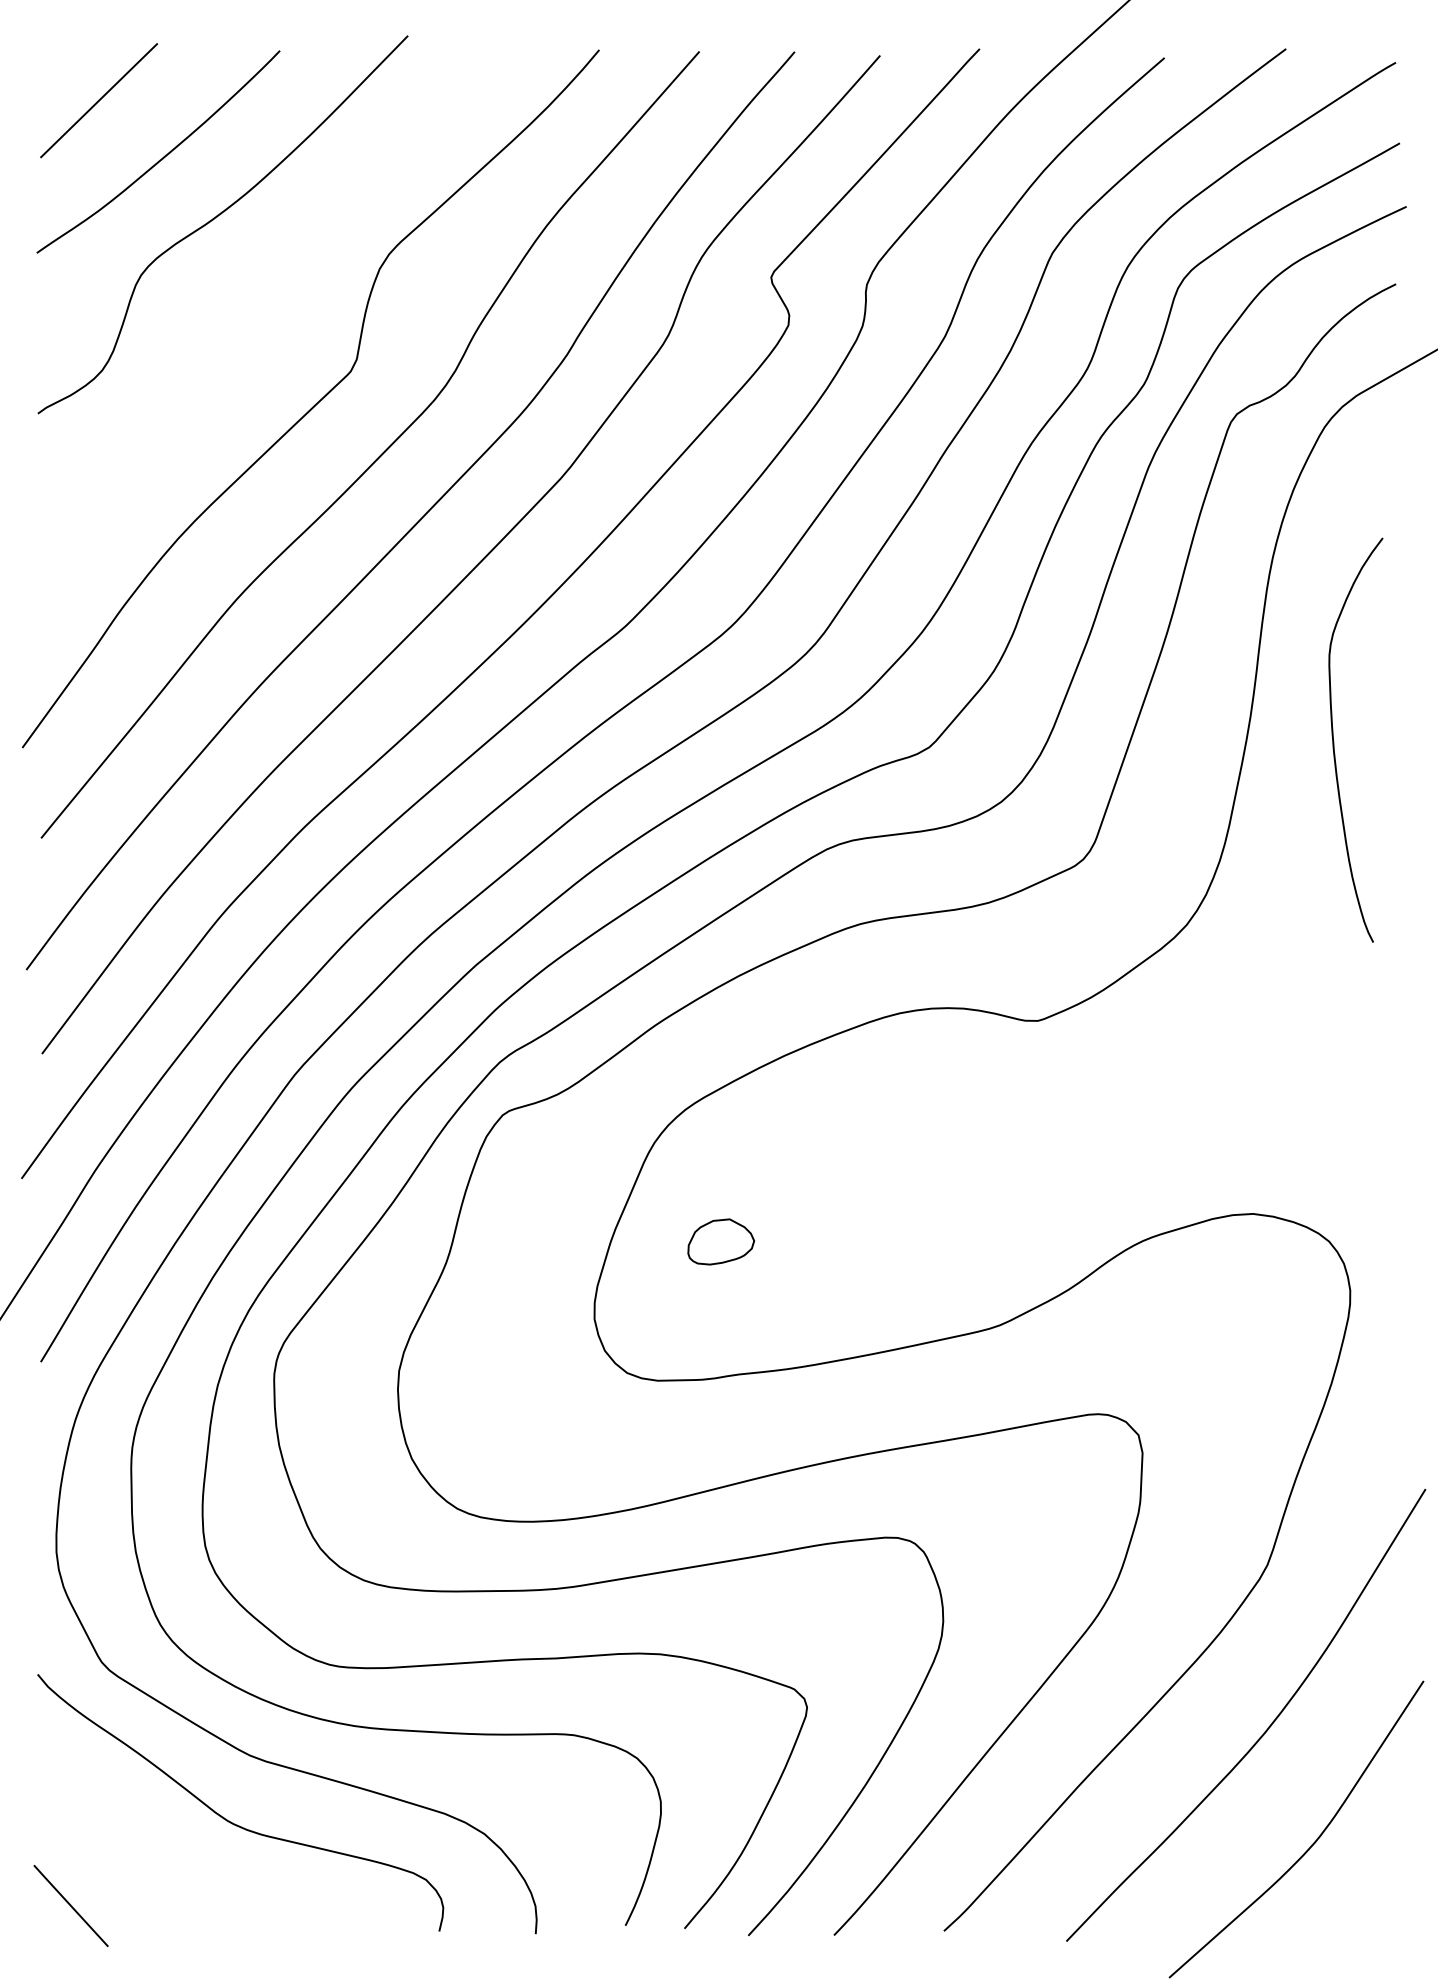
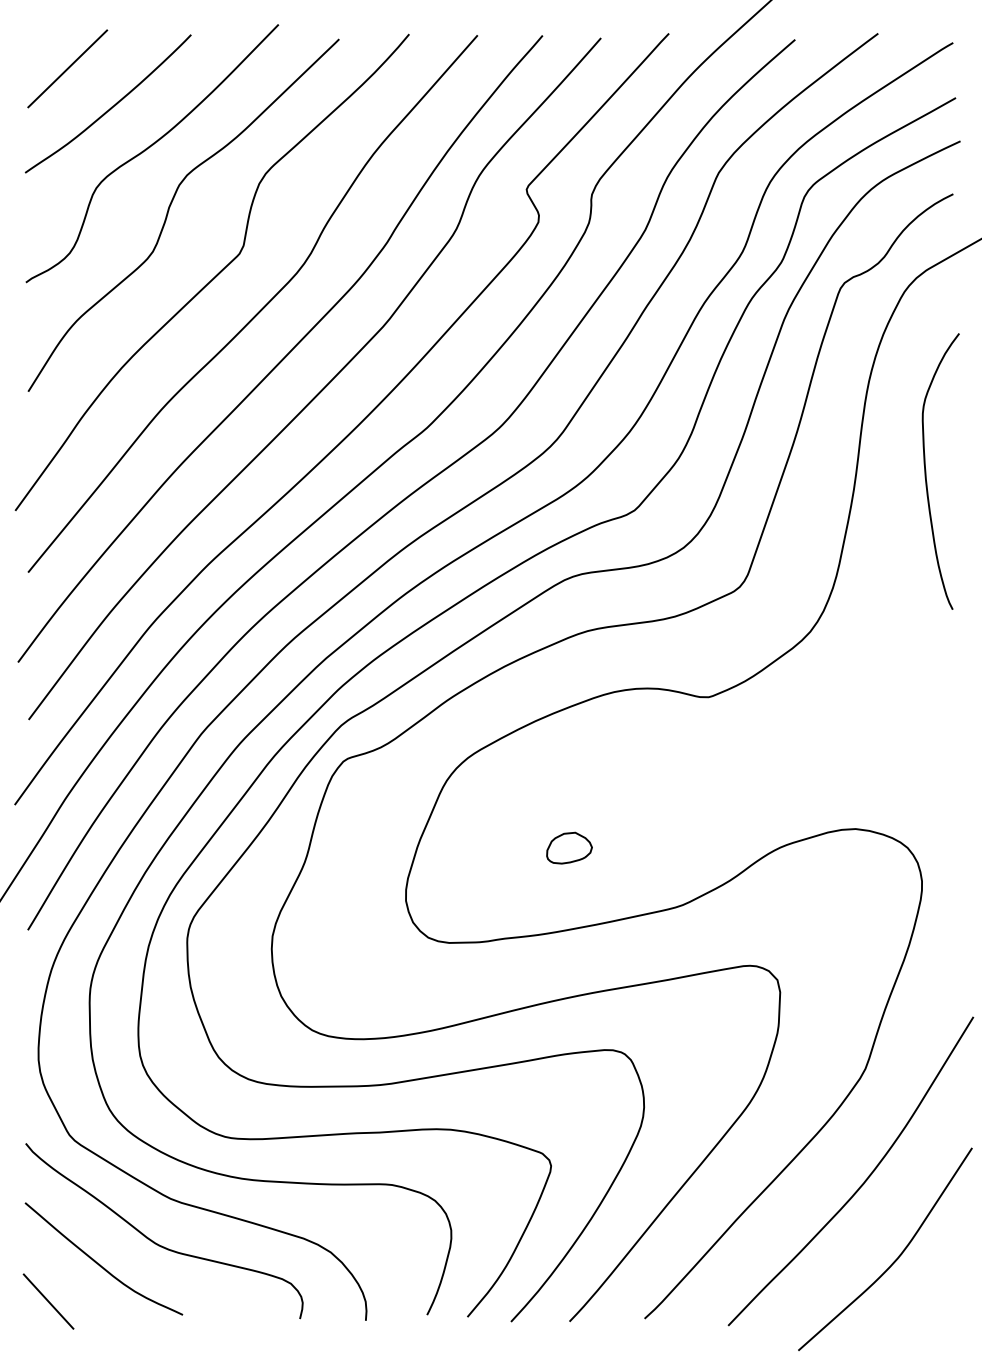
curve: (248, 308) -> (169, 210), added
curve: (1334, 740) -> (926, 471), moved
part: (721, 1240) -> (569, 847), moved
curve: (145, 1850) -> (99, 1263), added

